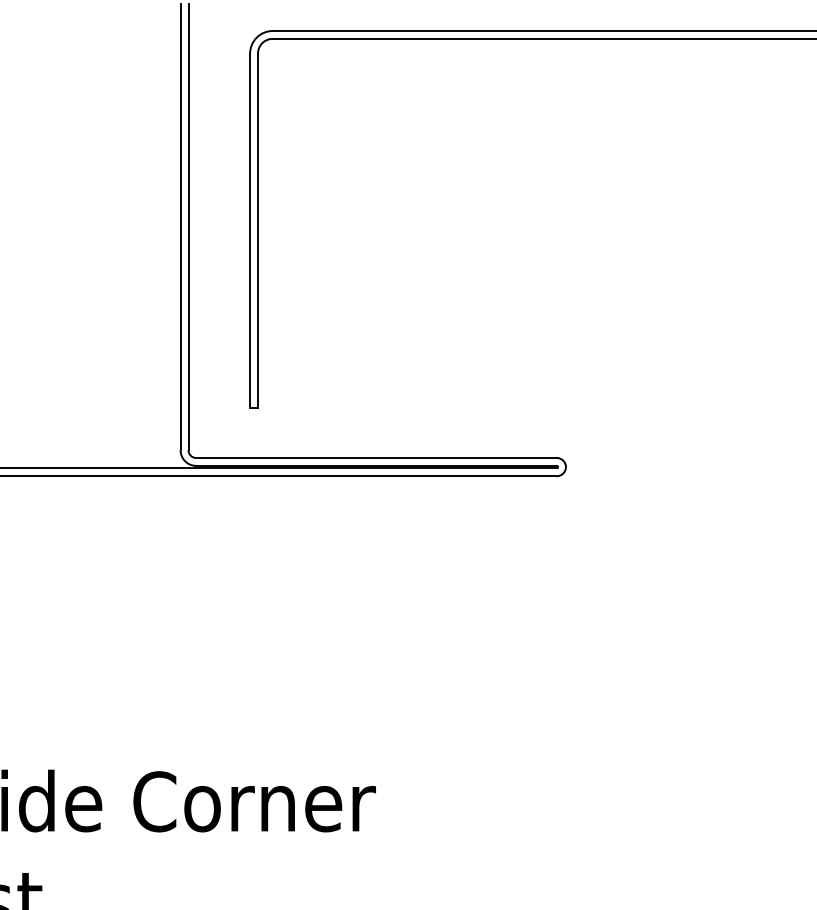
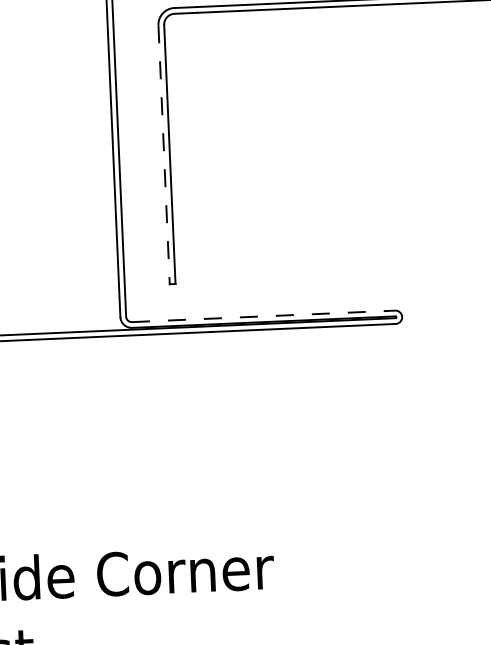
line: (250, 231) -> (164, 155), solid -> dashed
line: (377, 458) -> (264, 316), solid -> dashed

